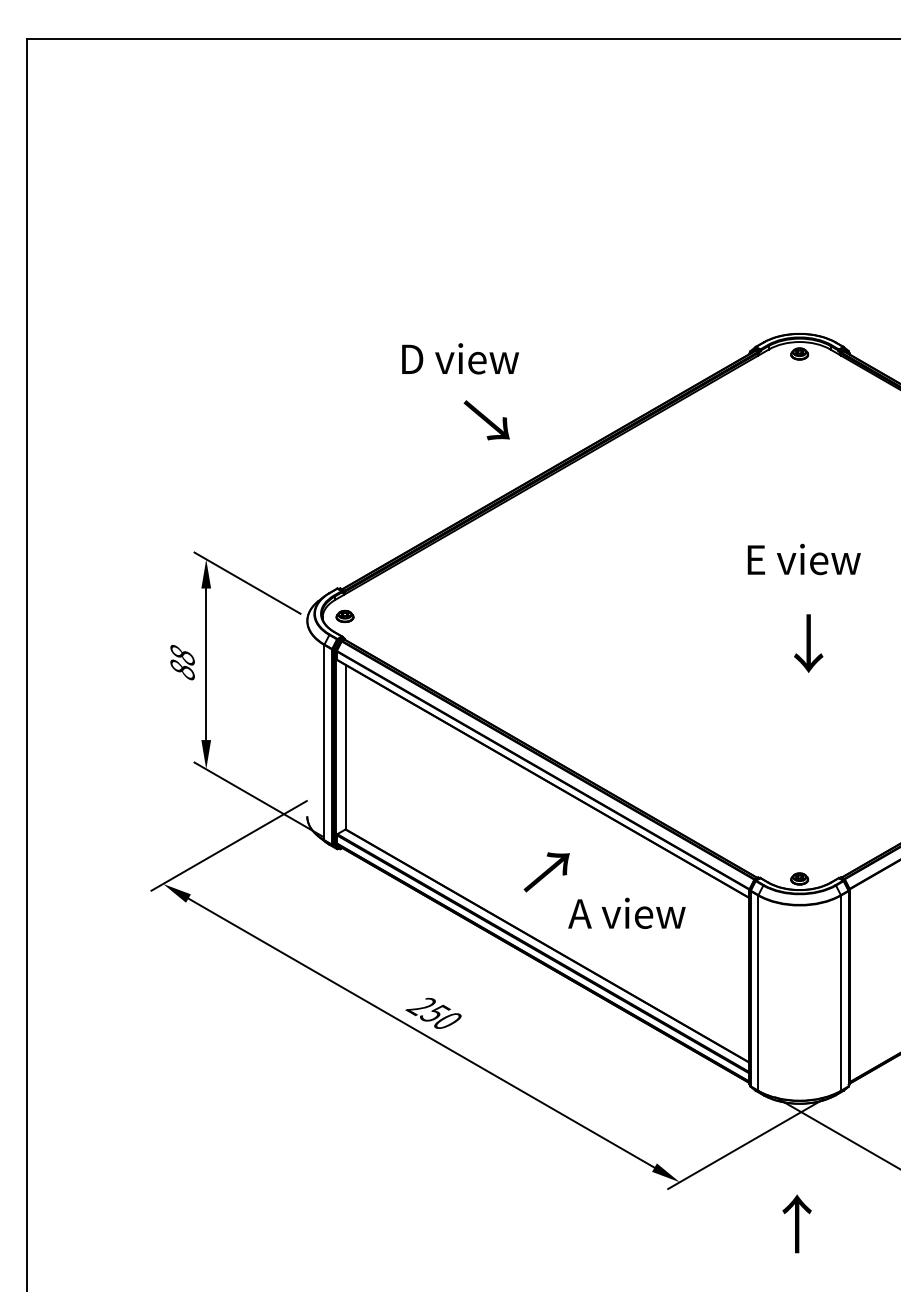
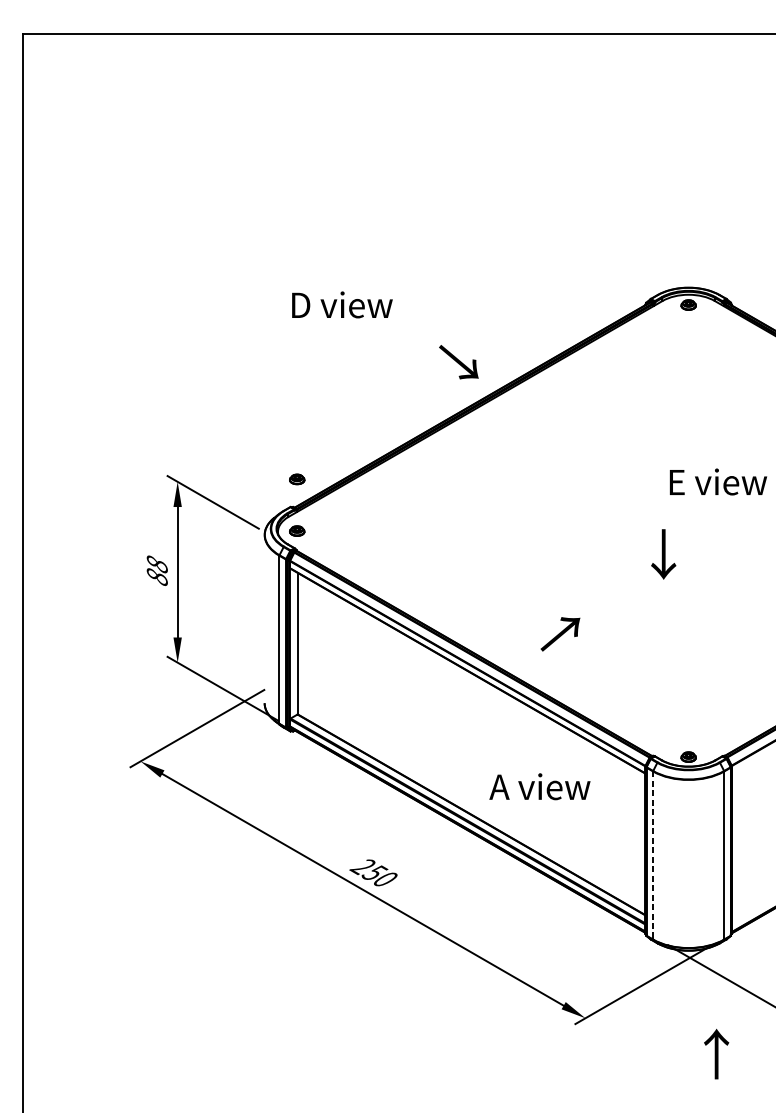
text: (460, 358) -> (342, 304), moved
text: (486, 420) -> (458, 362), moved
part: (344, 556) -> (296, 479), added
text: (803, 559) -> (717, 482), moved
text: (808, 643) -> (663, 554), moved
text: (546, 872) -> (560, 634), moved
line: (758, 993) -> (653, 855), solid -> dashed
text: (796, 1223) -> (716, 1053), moved

